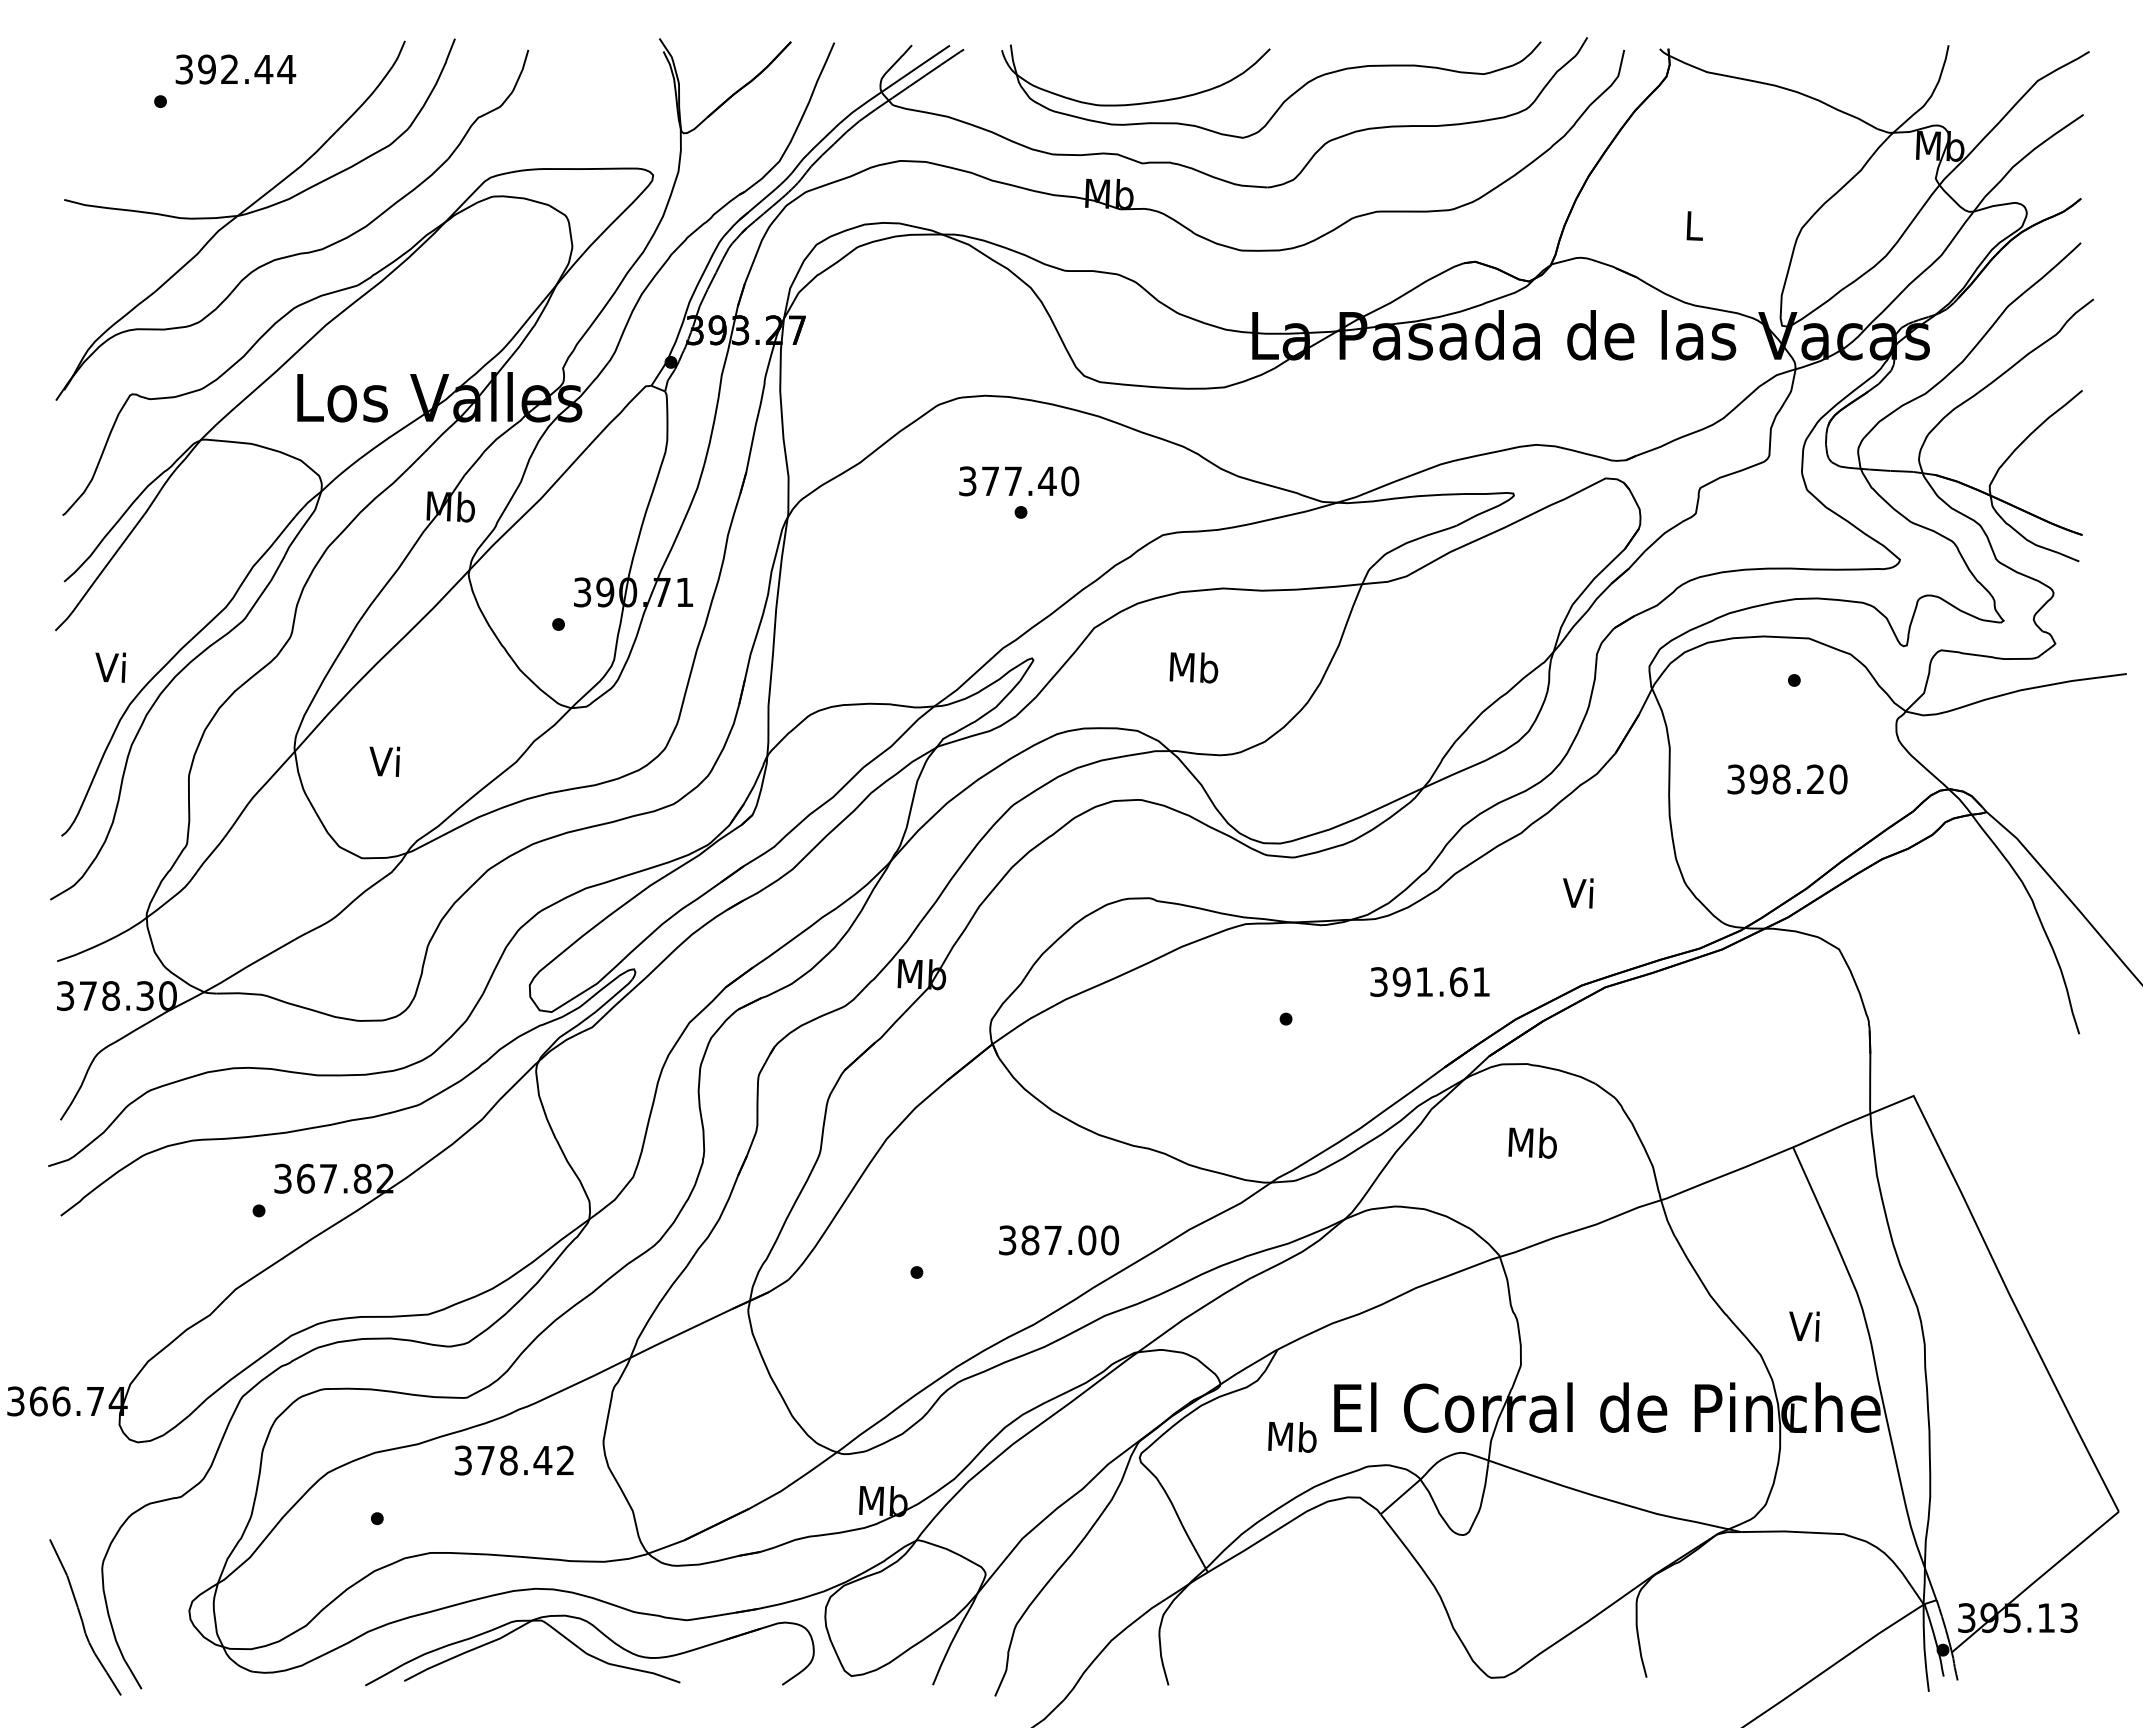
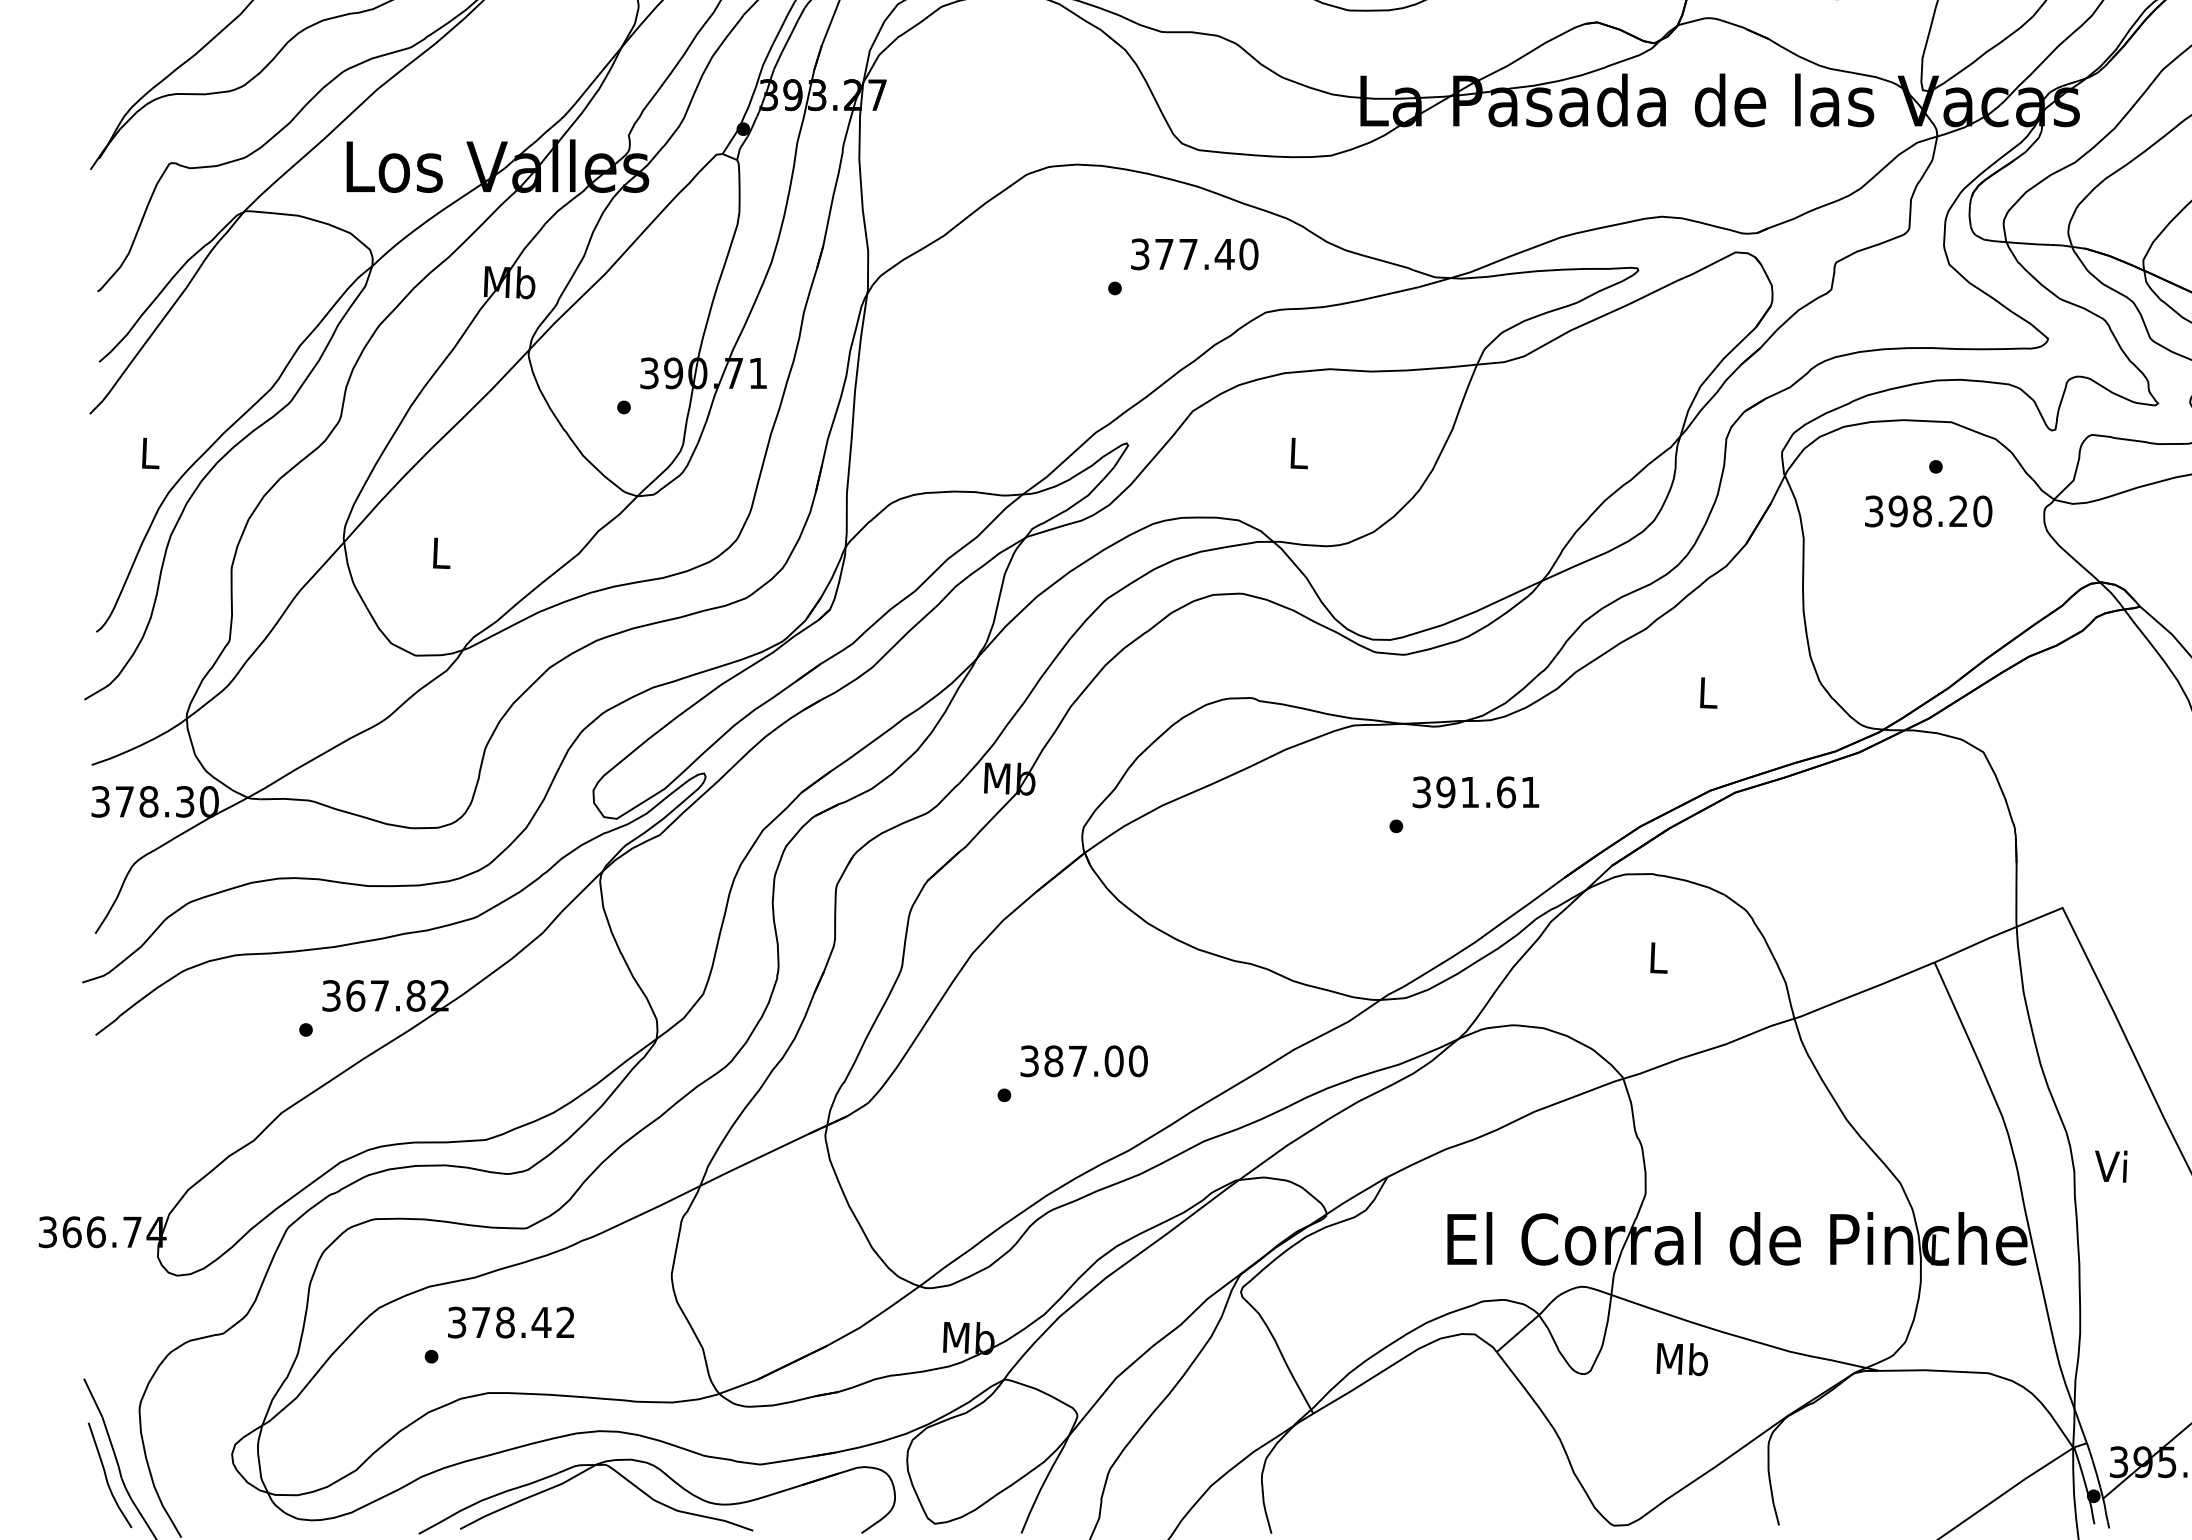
text: (1019, 481) -> (1195, 254), moved
text: (110, 667) -> (148, 453), Vi -> L
text: (1193, 667) -> (1298, 453), Mb -> L
text: (384, 761) -> (439, 552), Vi -> L
text: (1787, 779) -> (1928, 511), moved
text: (1578, 893) -> (1706, 693), Vi -> L
text: (1429, 981) -> (1475, 791), moved
text: (1532, 1142) -> (1657, 957), Mb -> L
text: (1059, 1240) -> (1084, 1061), moved
text: (1804, 1326) -> (2111, 1166), moved
text: (1292, 1437) -> (1682, 1359), moved
text: (513, 1460) -> (510, 1322), moved
curve: (71, 1630) -> (106, 1475), added

